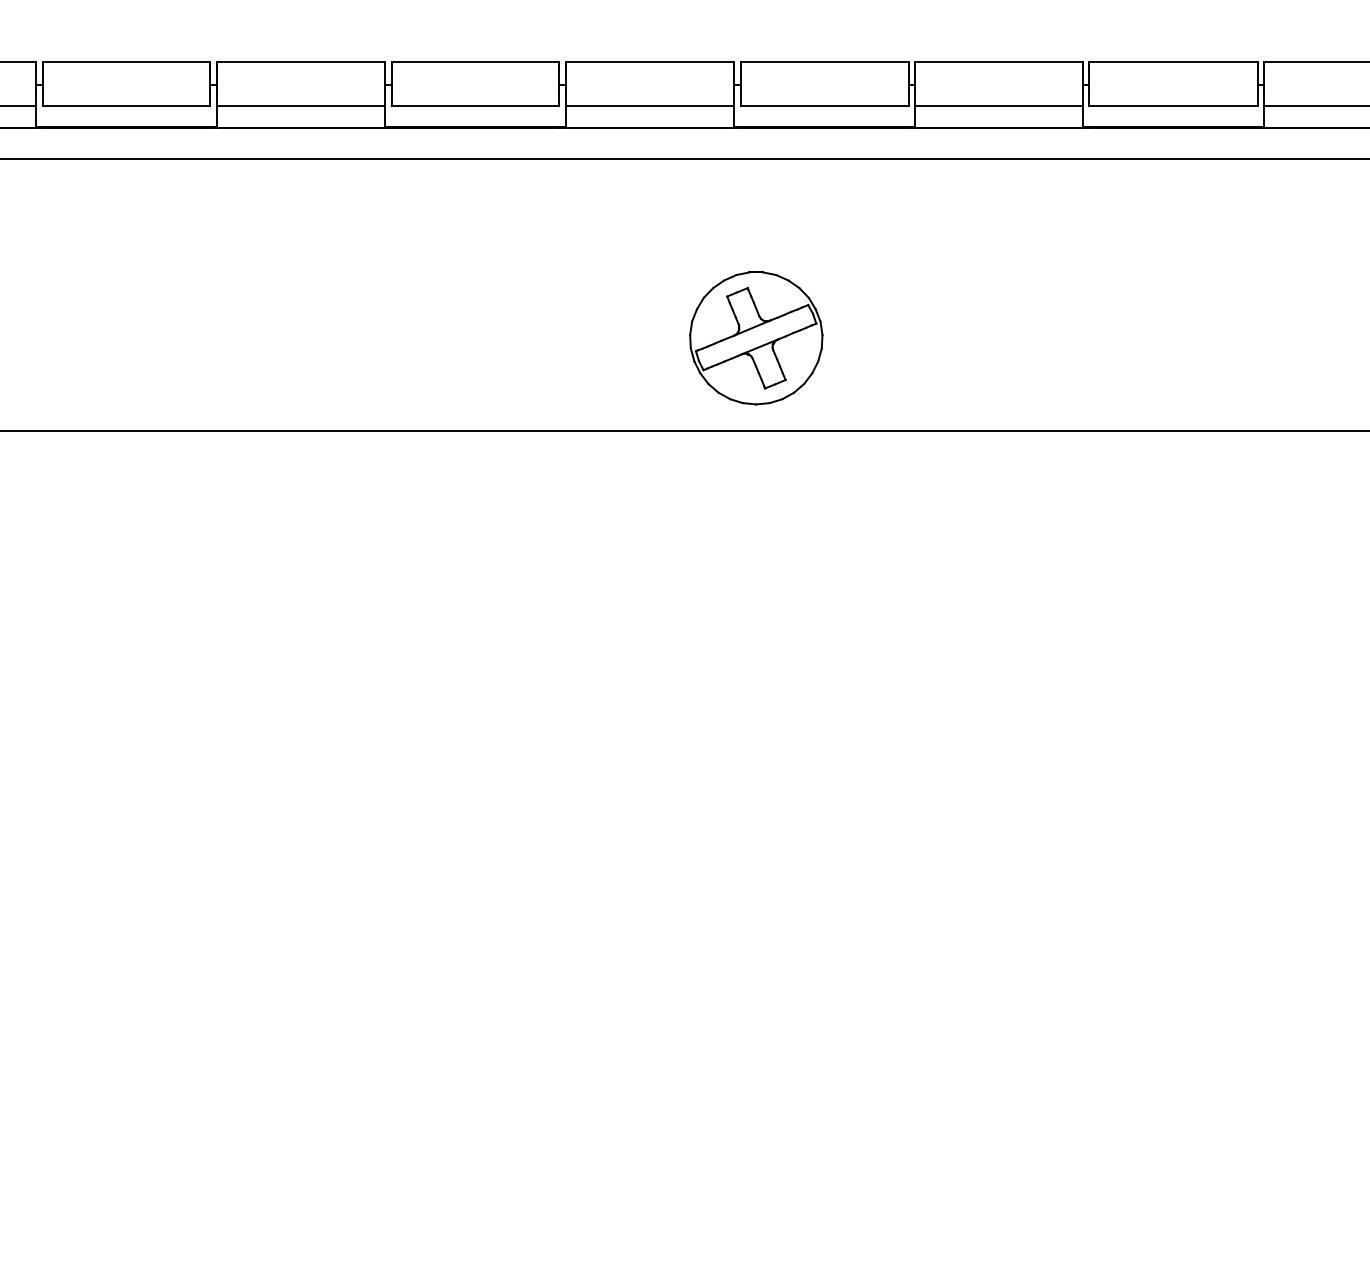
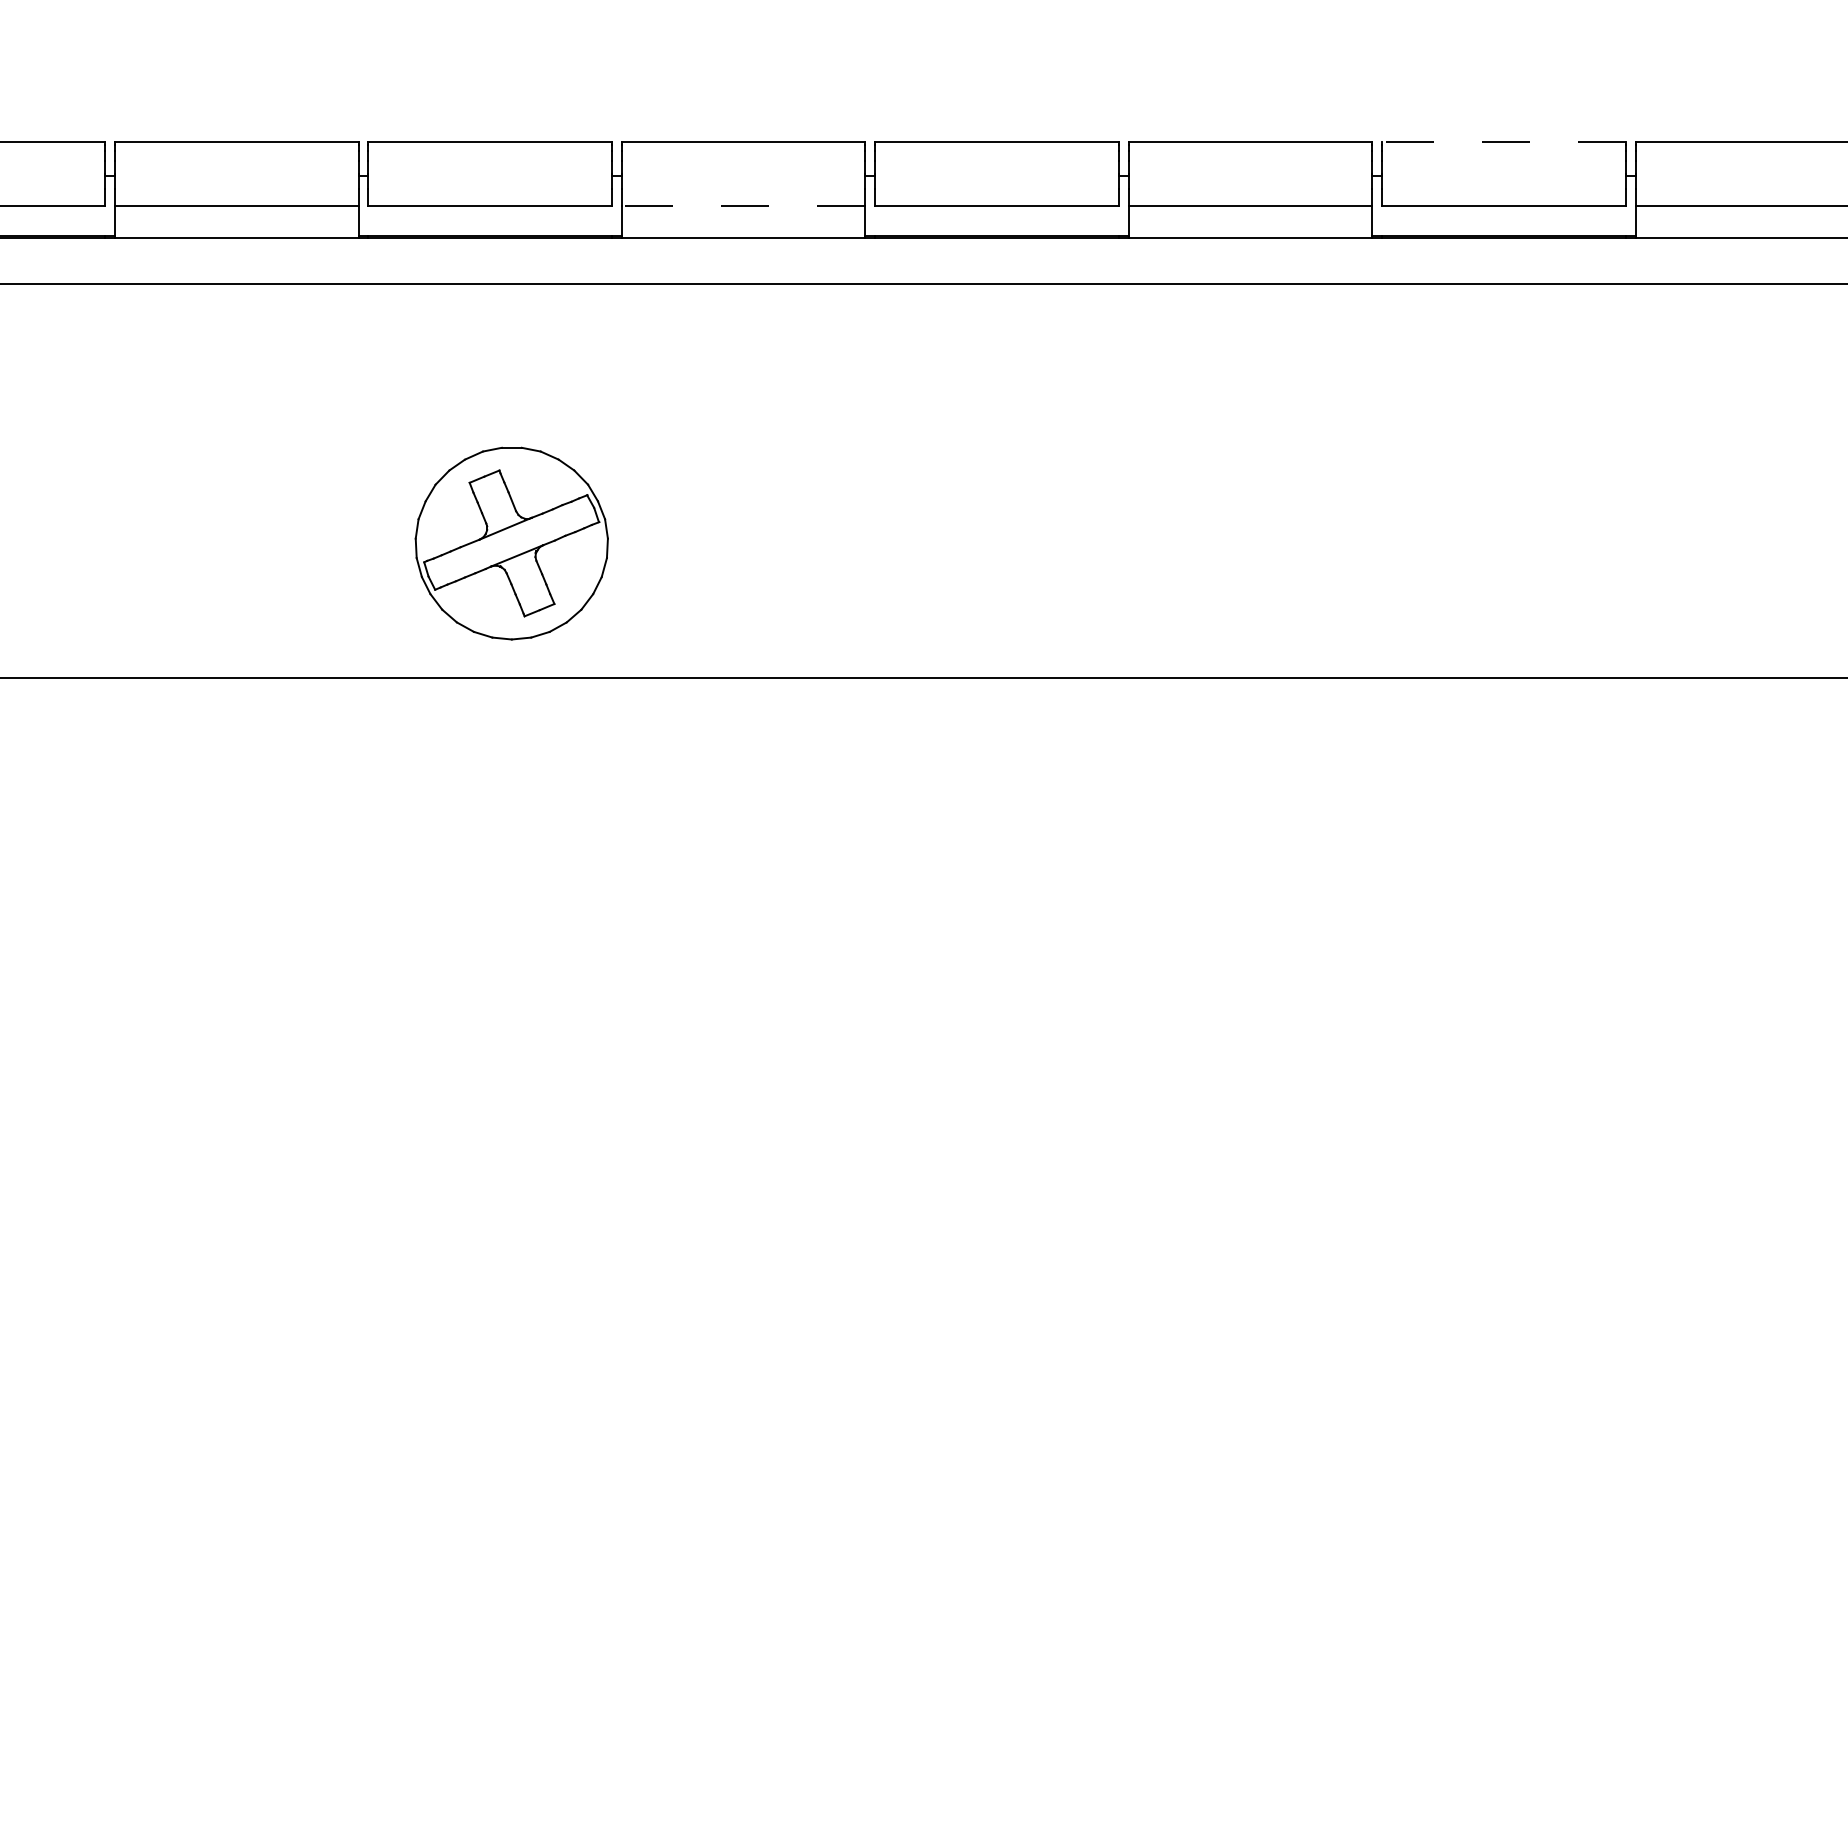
line: (1173, 62) -> (1504, 142), solid -> dashed
line: (649, 105) -> (742, 205), solid -> dashed
part: (756, 338) -> (512, 543), moved

